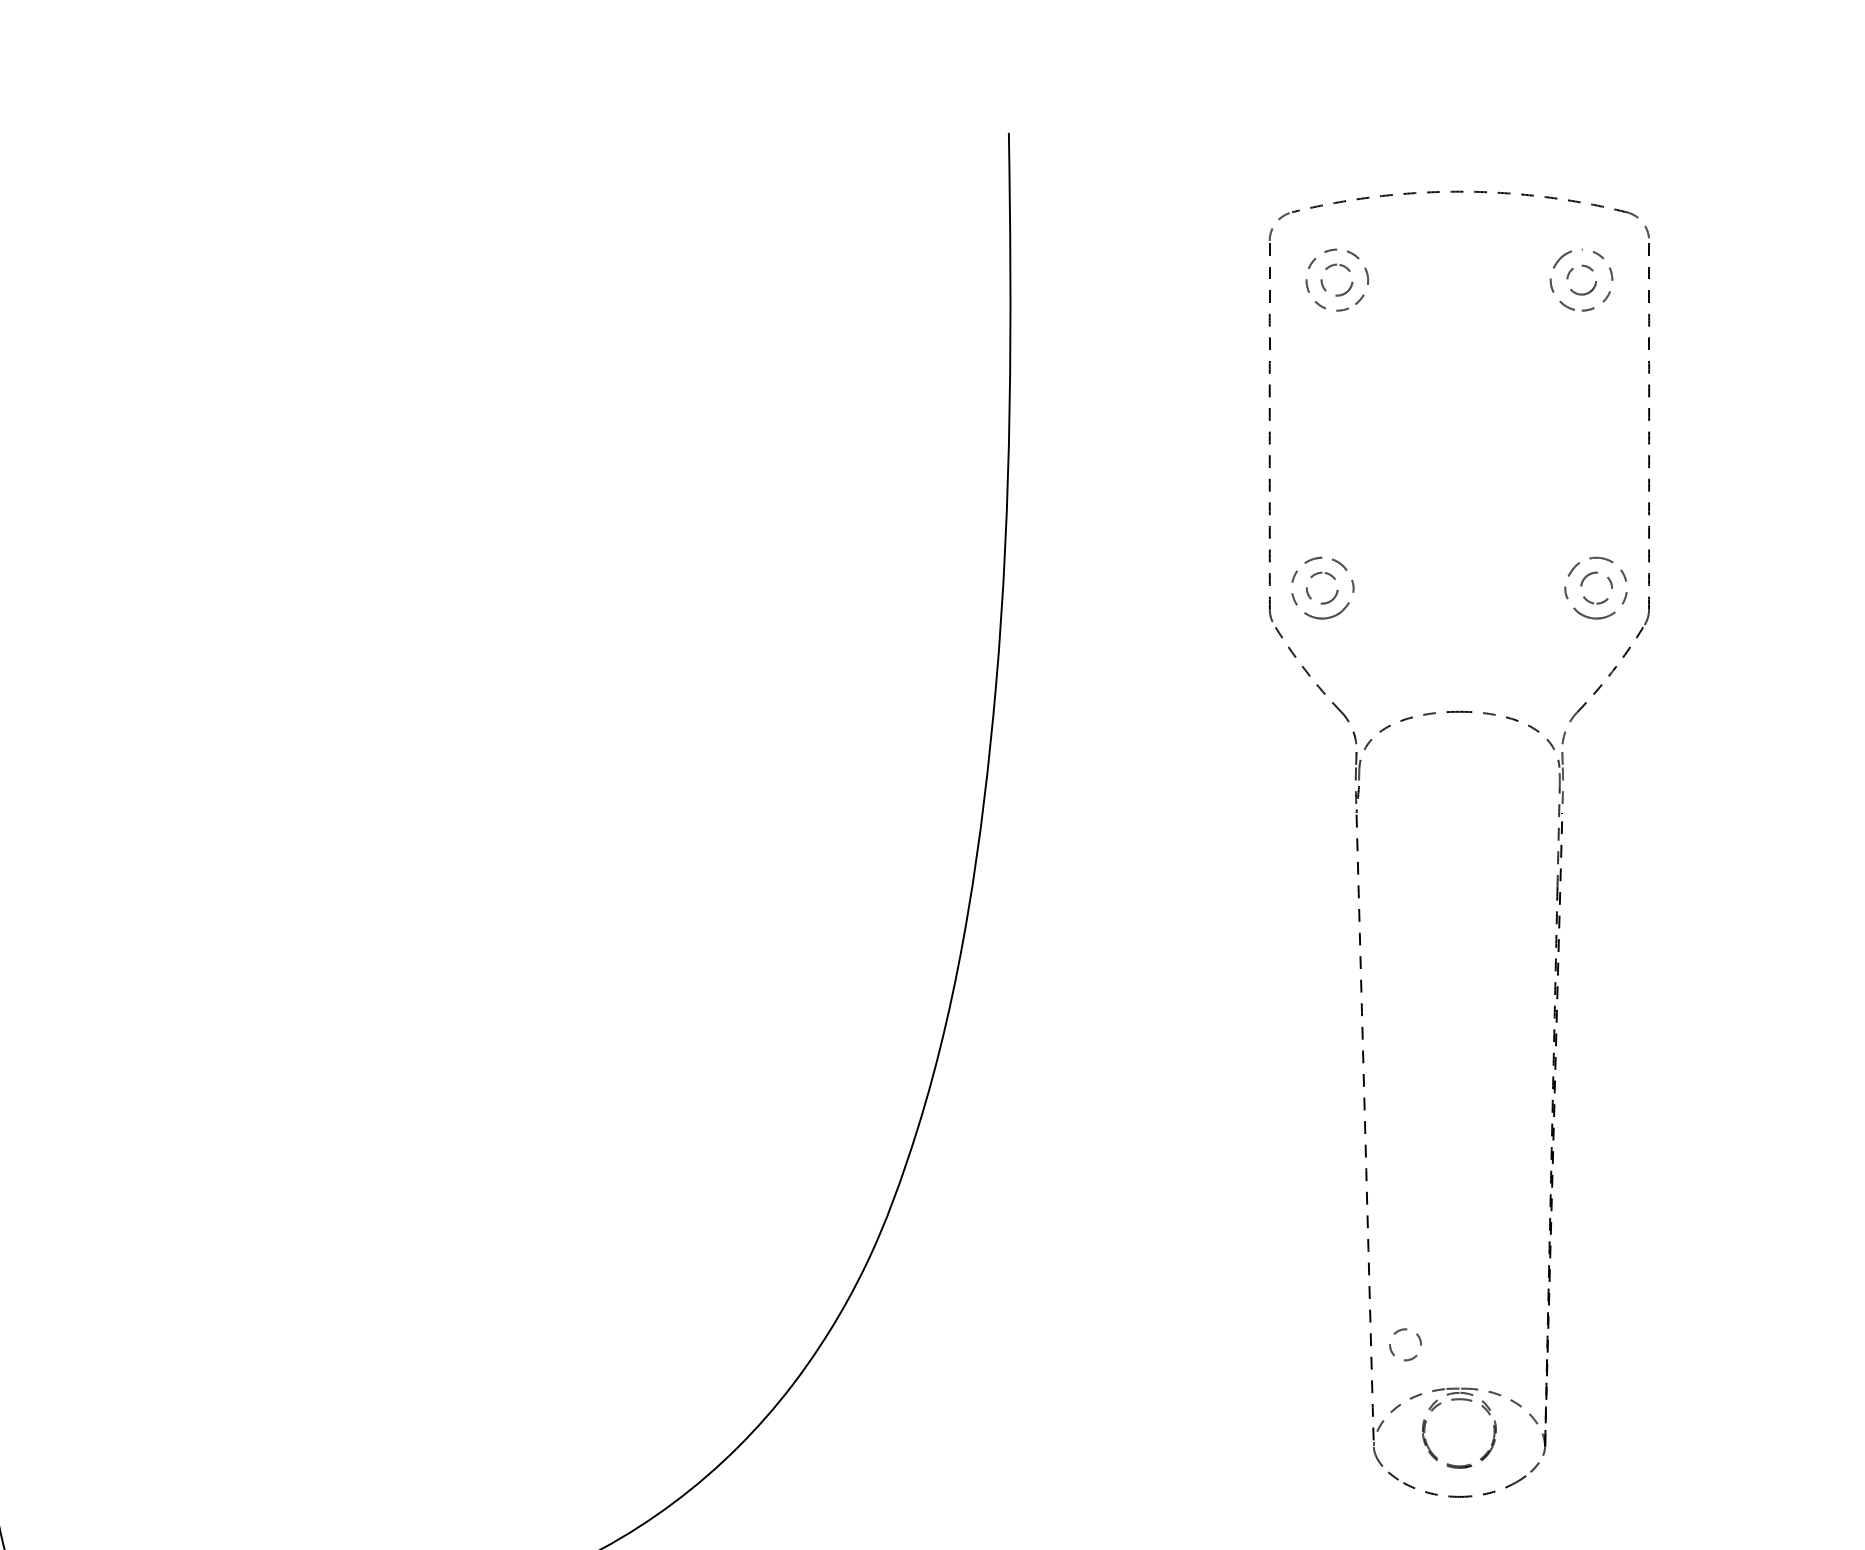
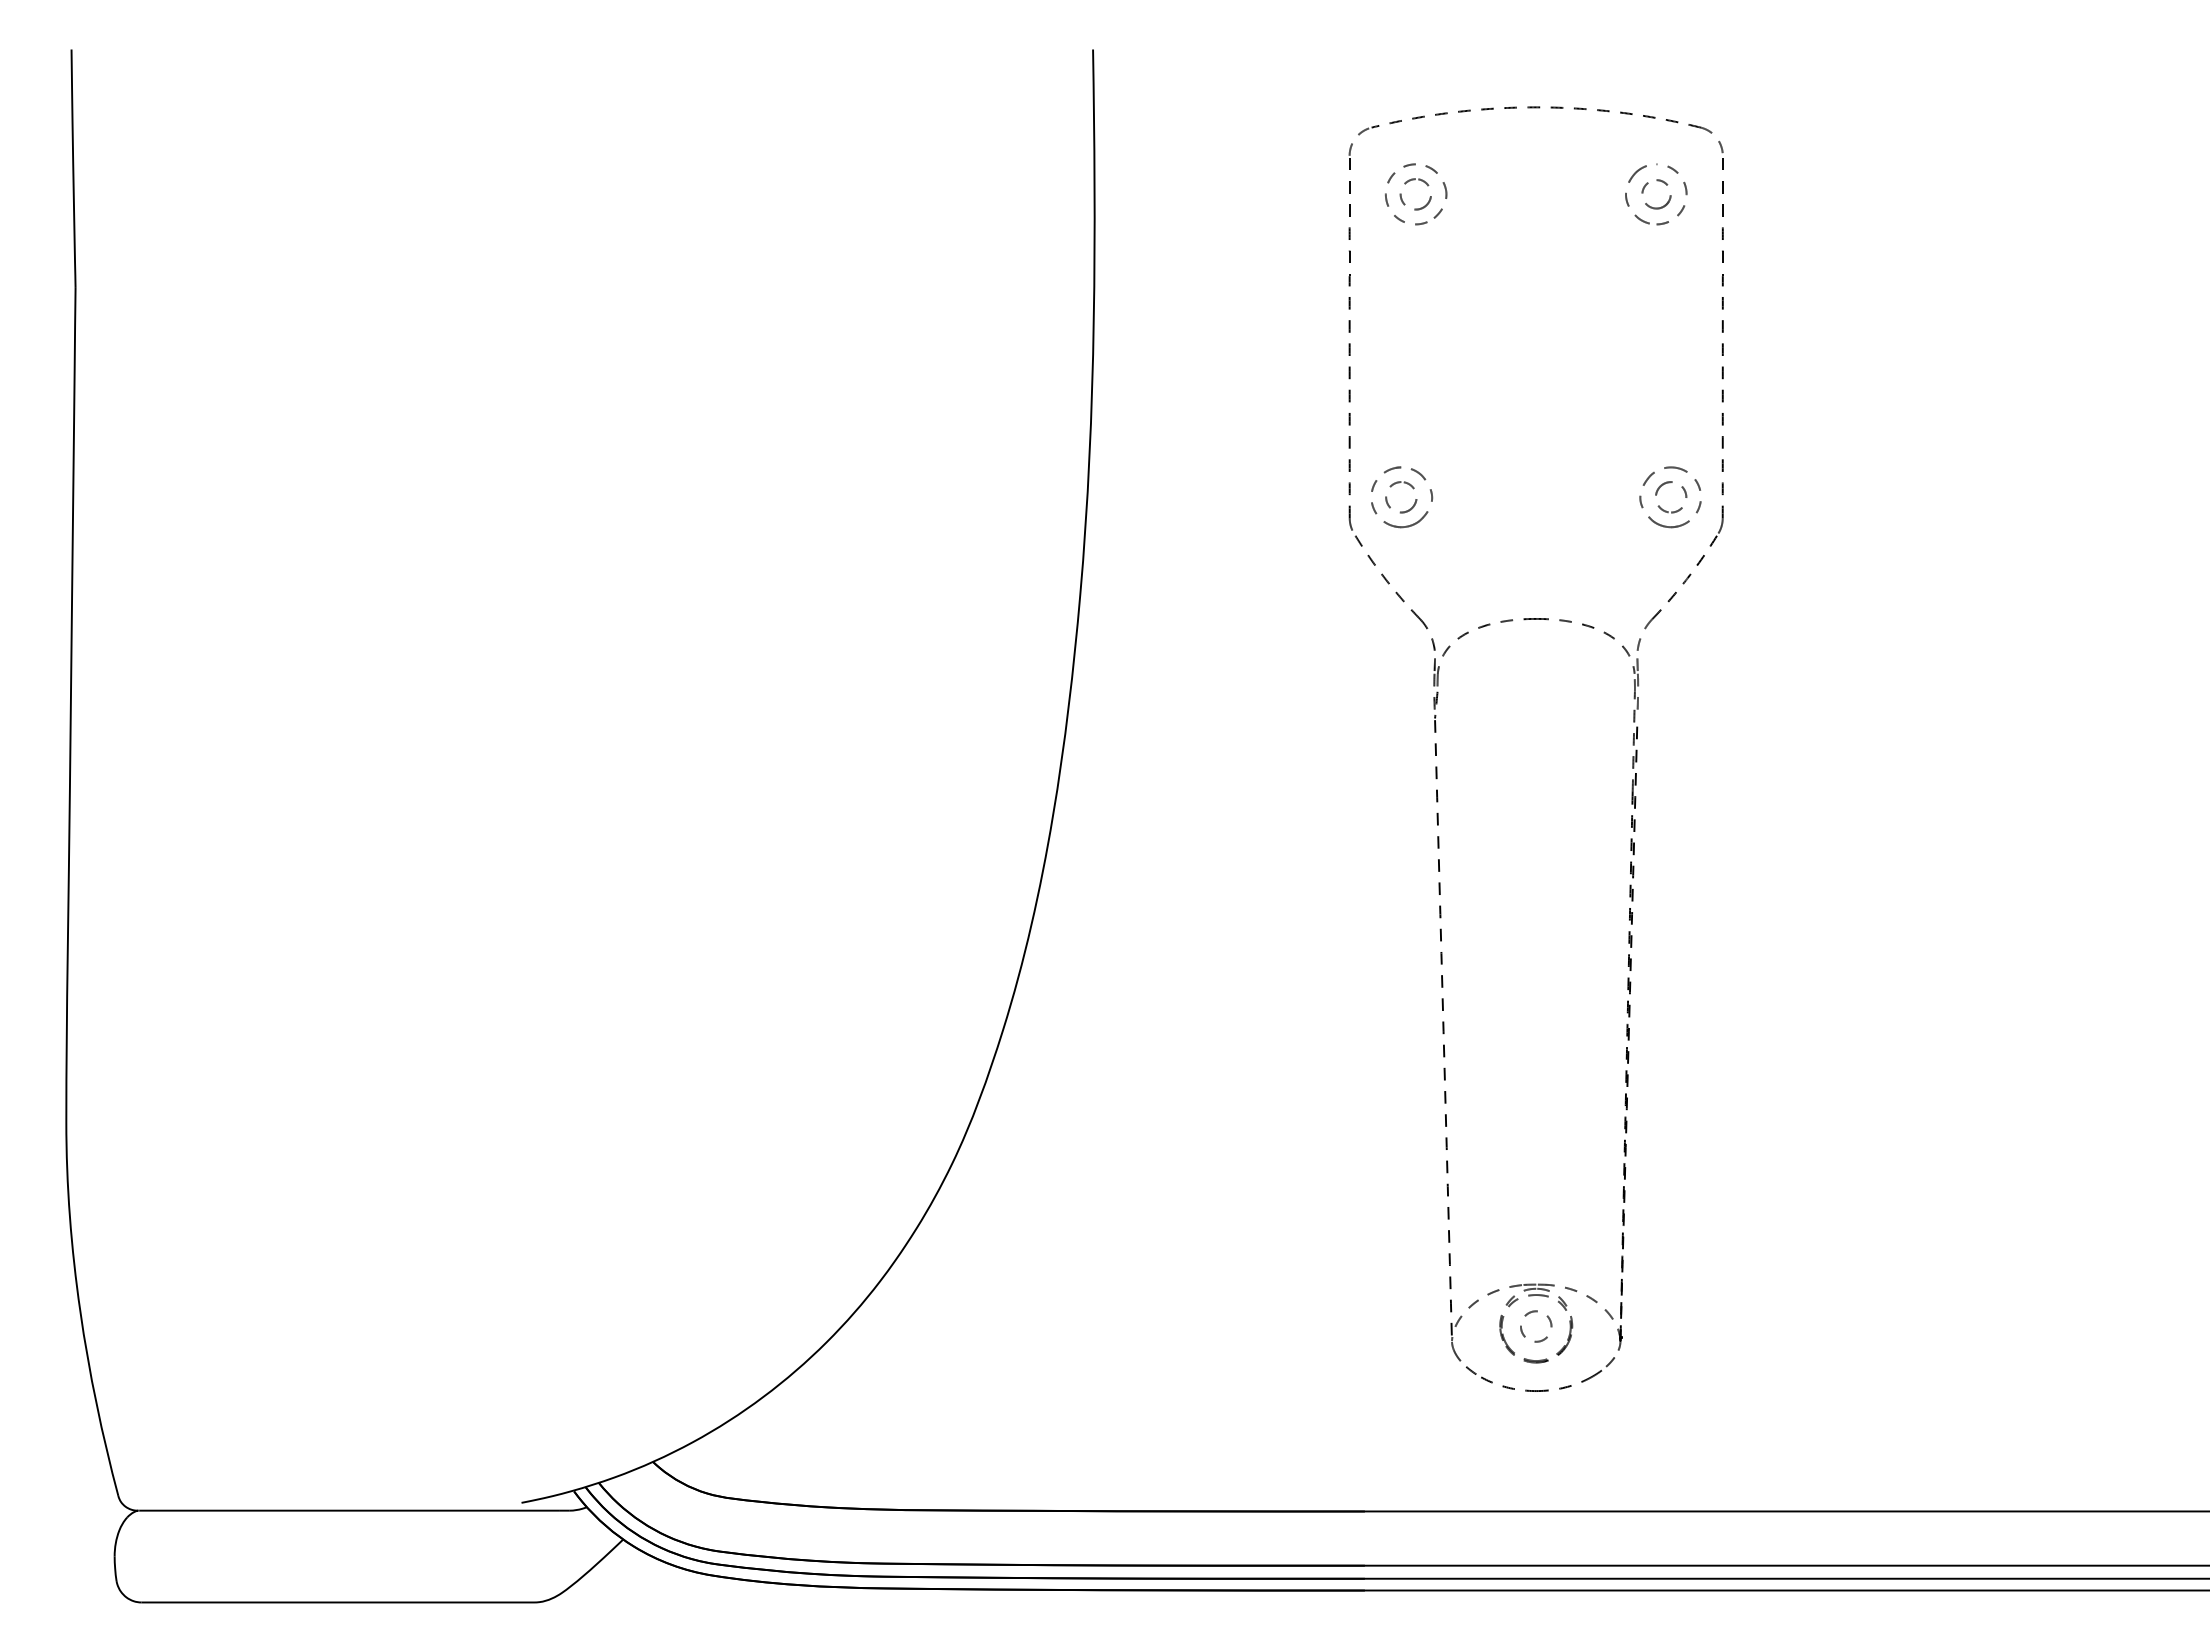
part: (1418, 1337) -> (1548, 1319), moved

